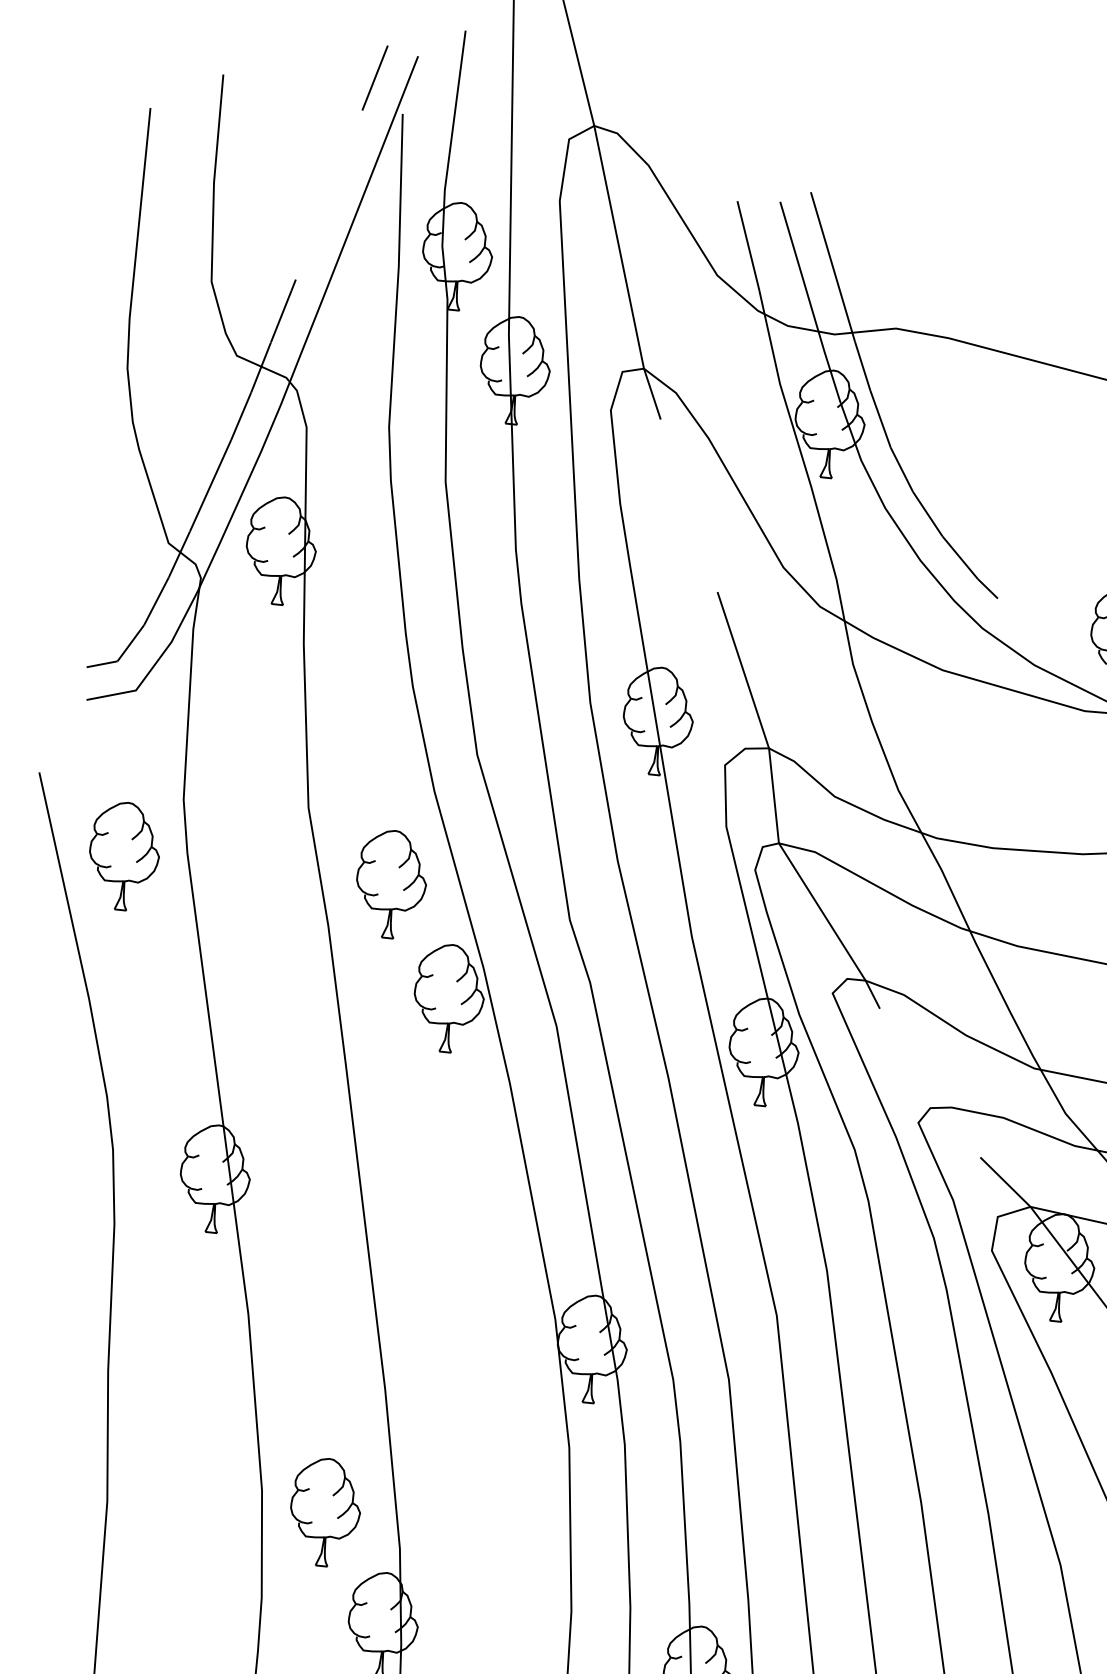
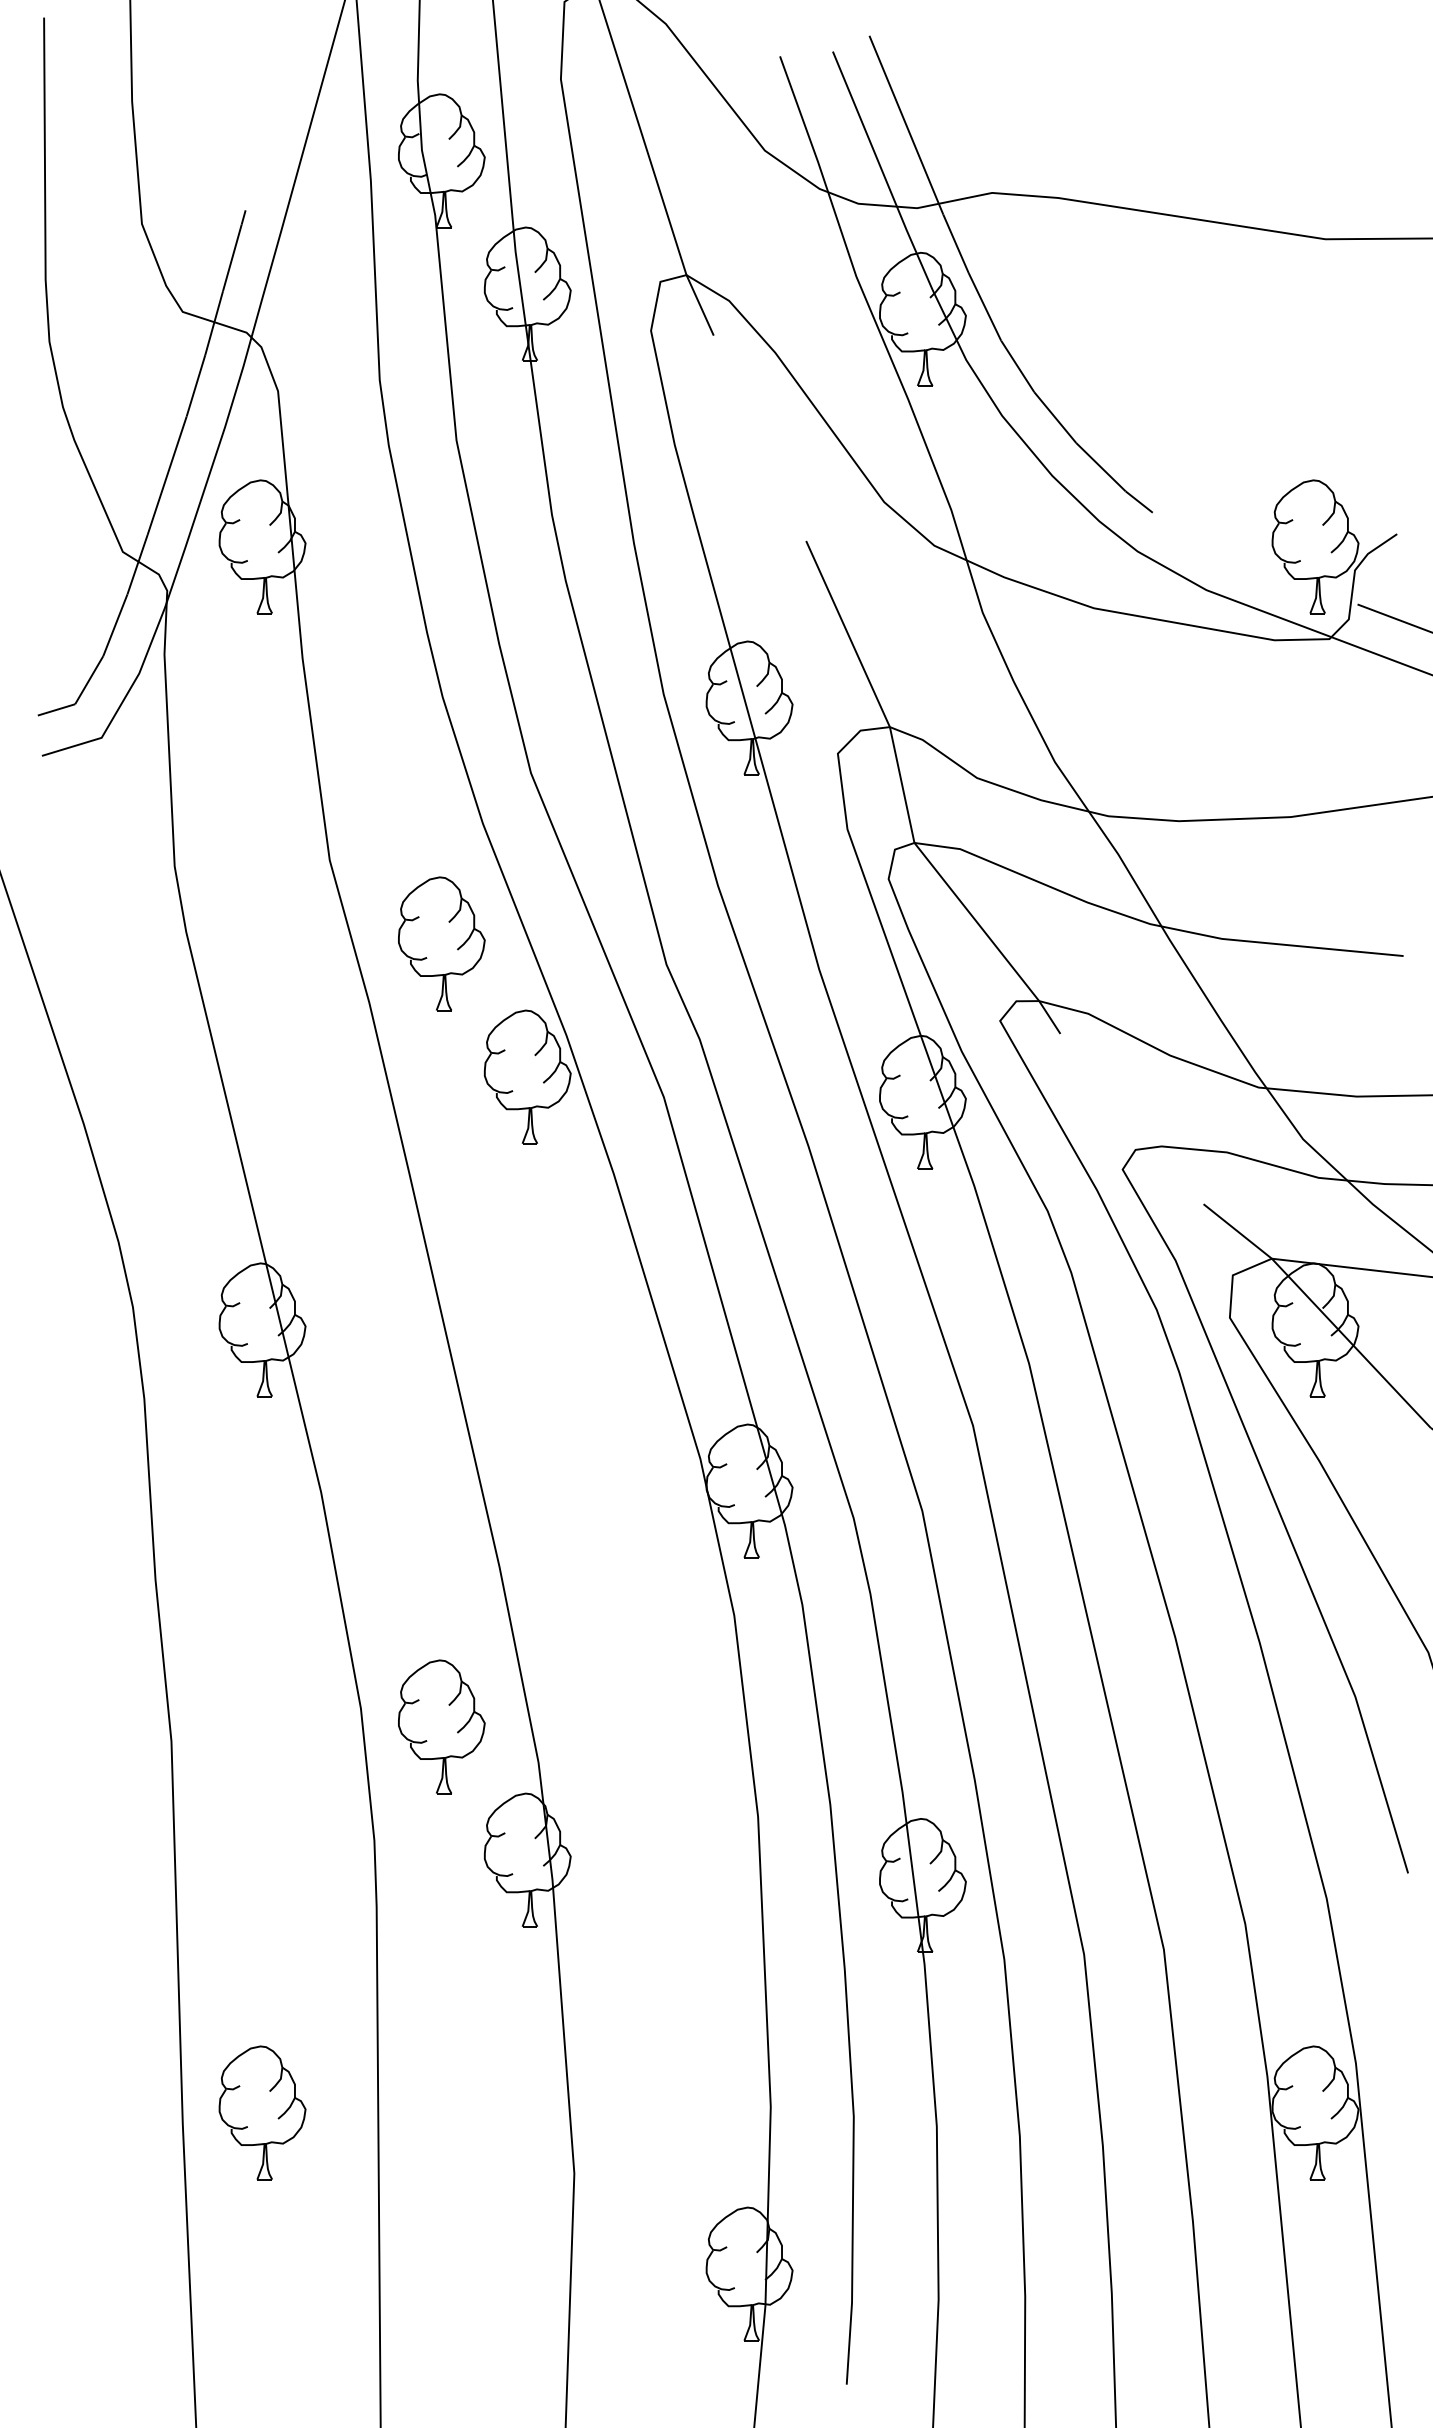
part: (124, 856) -> (108, 943), removed

